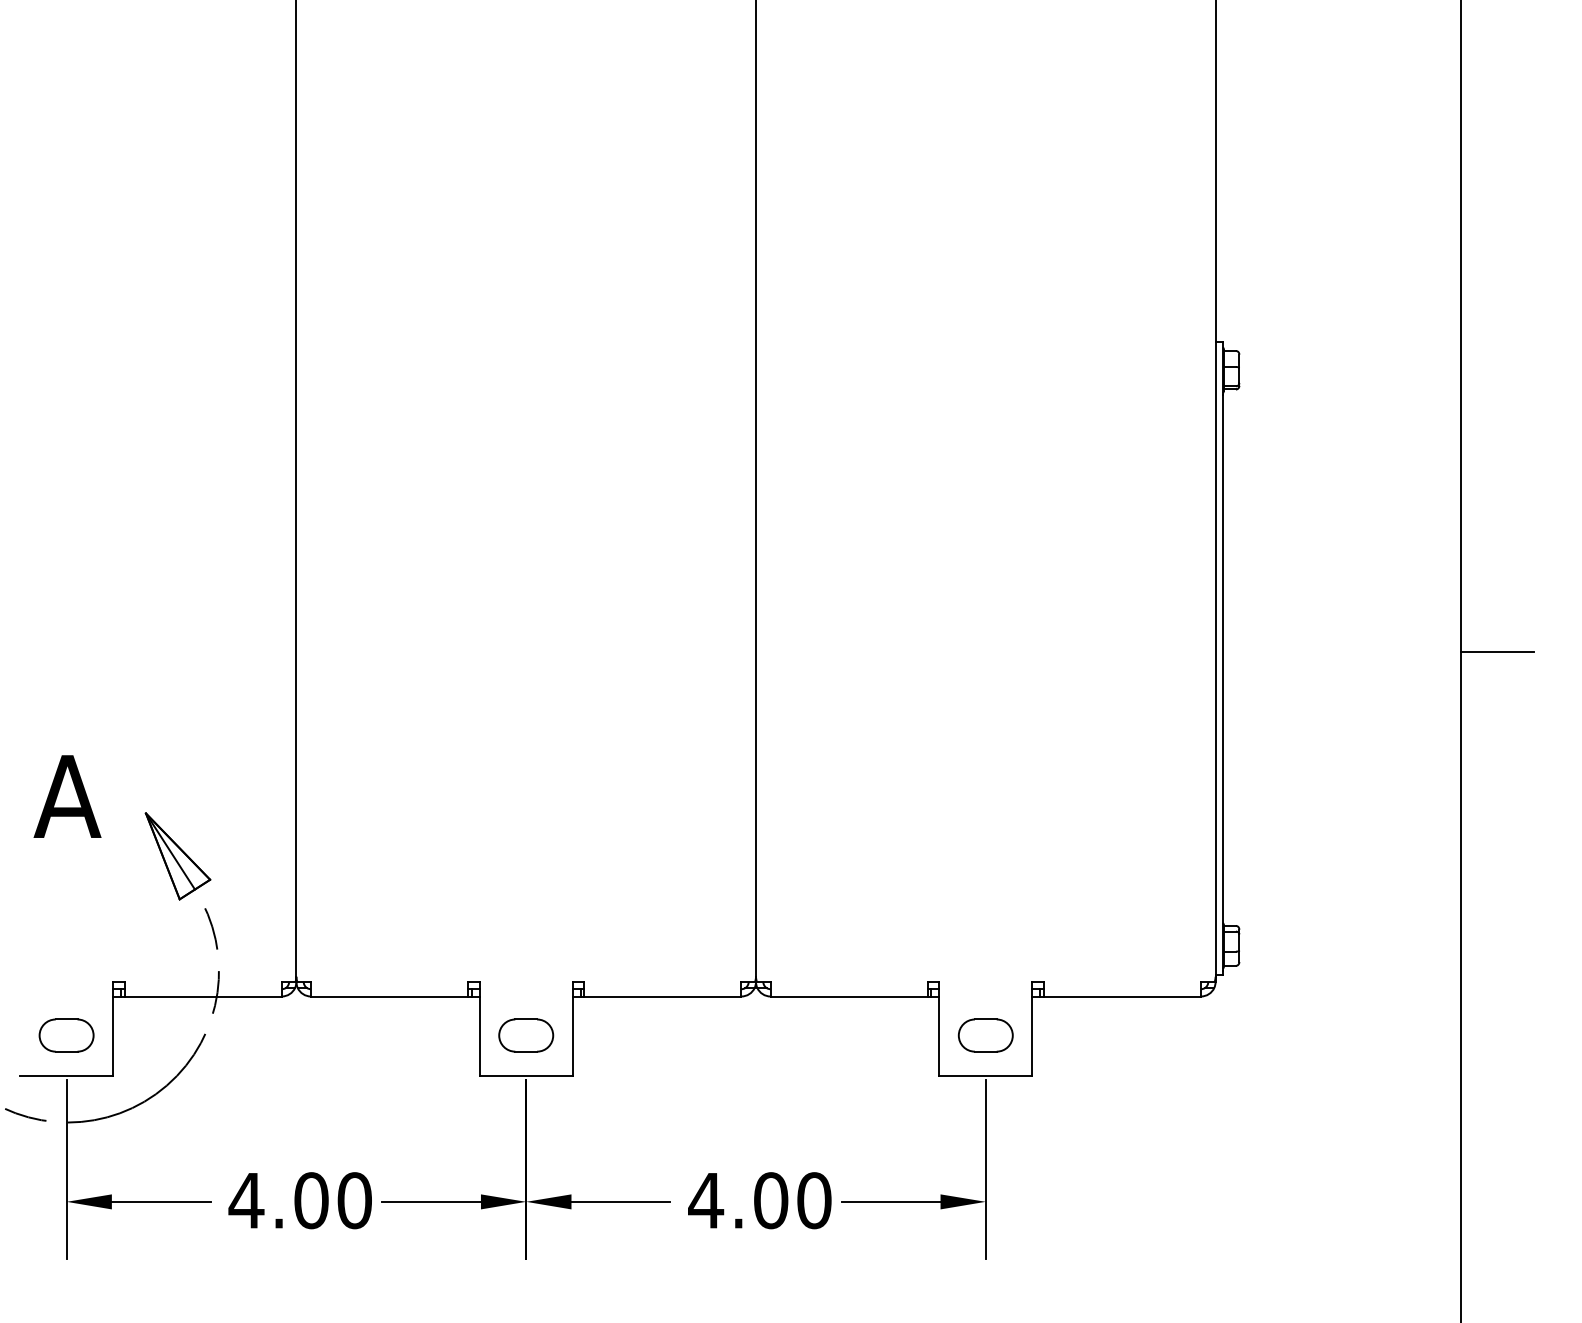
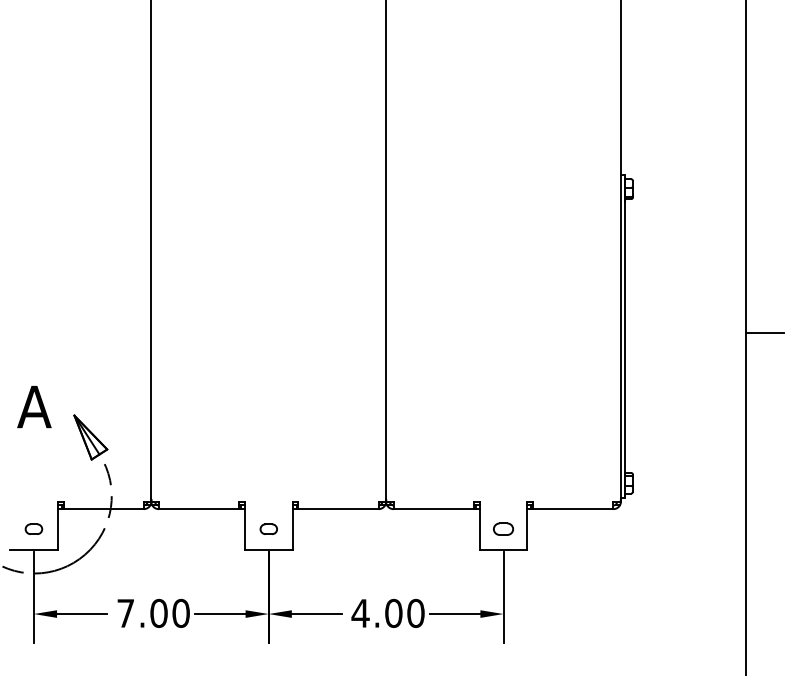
part: (65, 1036) -> (33, 529), size x0.6
part: (525, 1036) -> (268, 529), size x0.6
part: (985, 1036) -> (503, 529), size x0.7
text: (245, 1200) -> (125, 613), 4.00 -> 7.00

